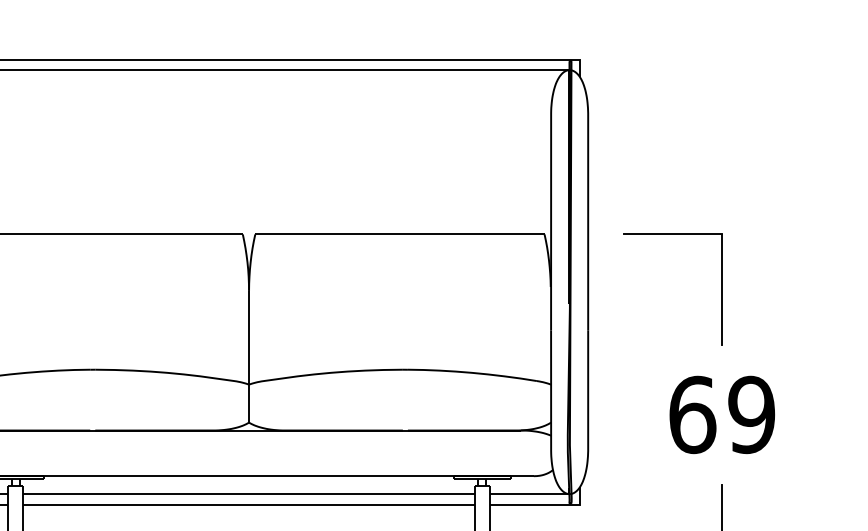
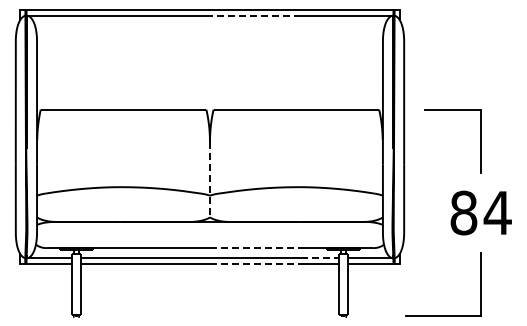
line: (326, 69) -> (254, 15), solid -> dashed
line: (248, 356) -> (209, 179), solid -> dashed
text: (721, 413) -> (480, 212), 69 -> 84
line: (328, 476) -> (255, 248), solid -> dashed
line: (442, 494) -> (320, 258), solid -> dashed
line: (328, 504) -> (255, 264), solid -> dashed

